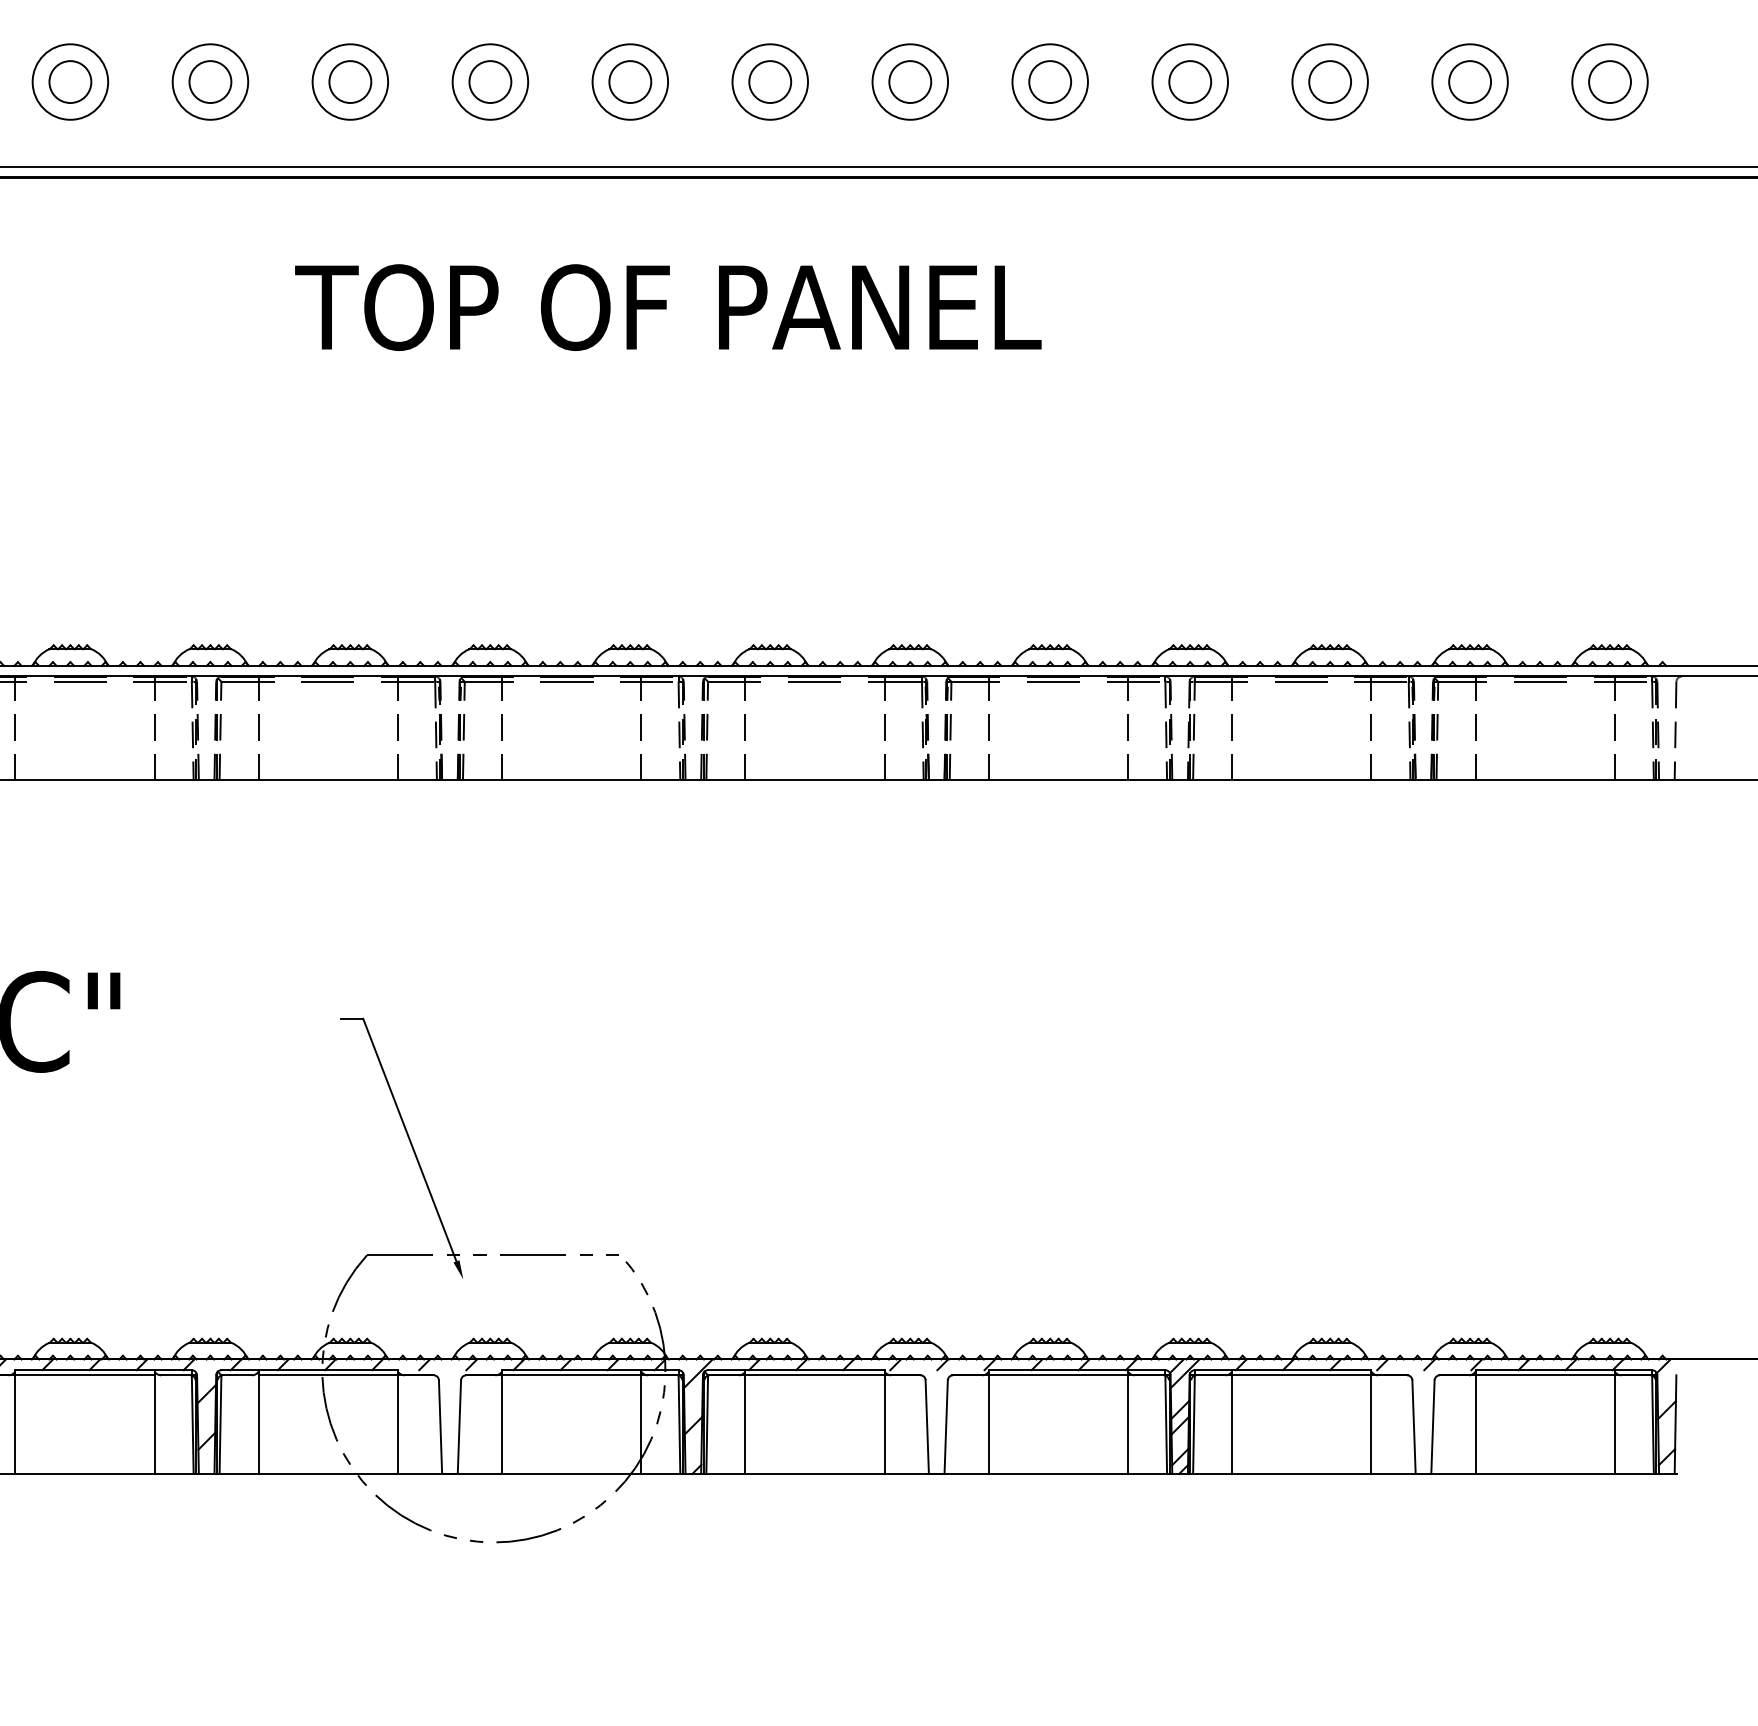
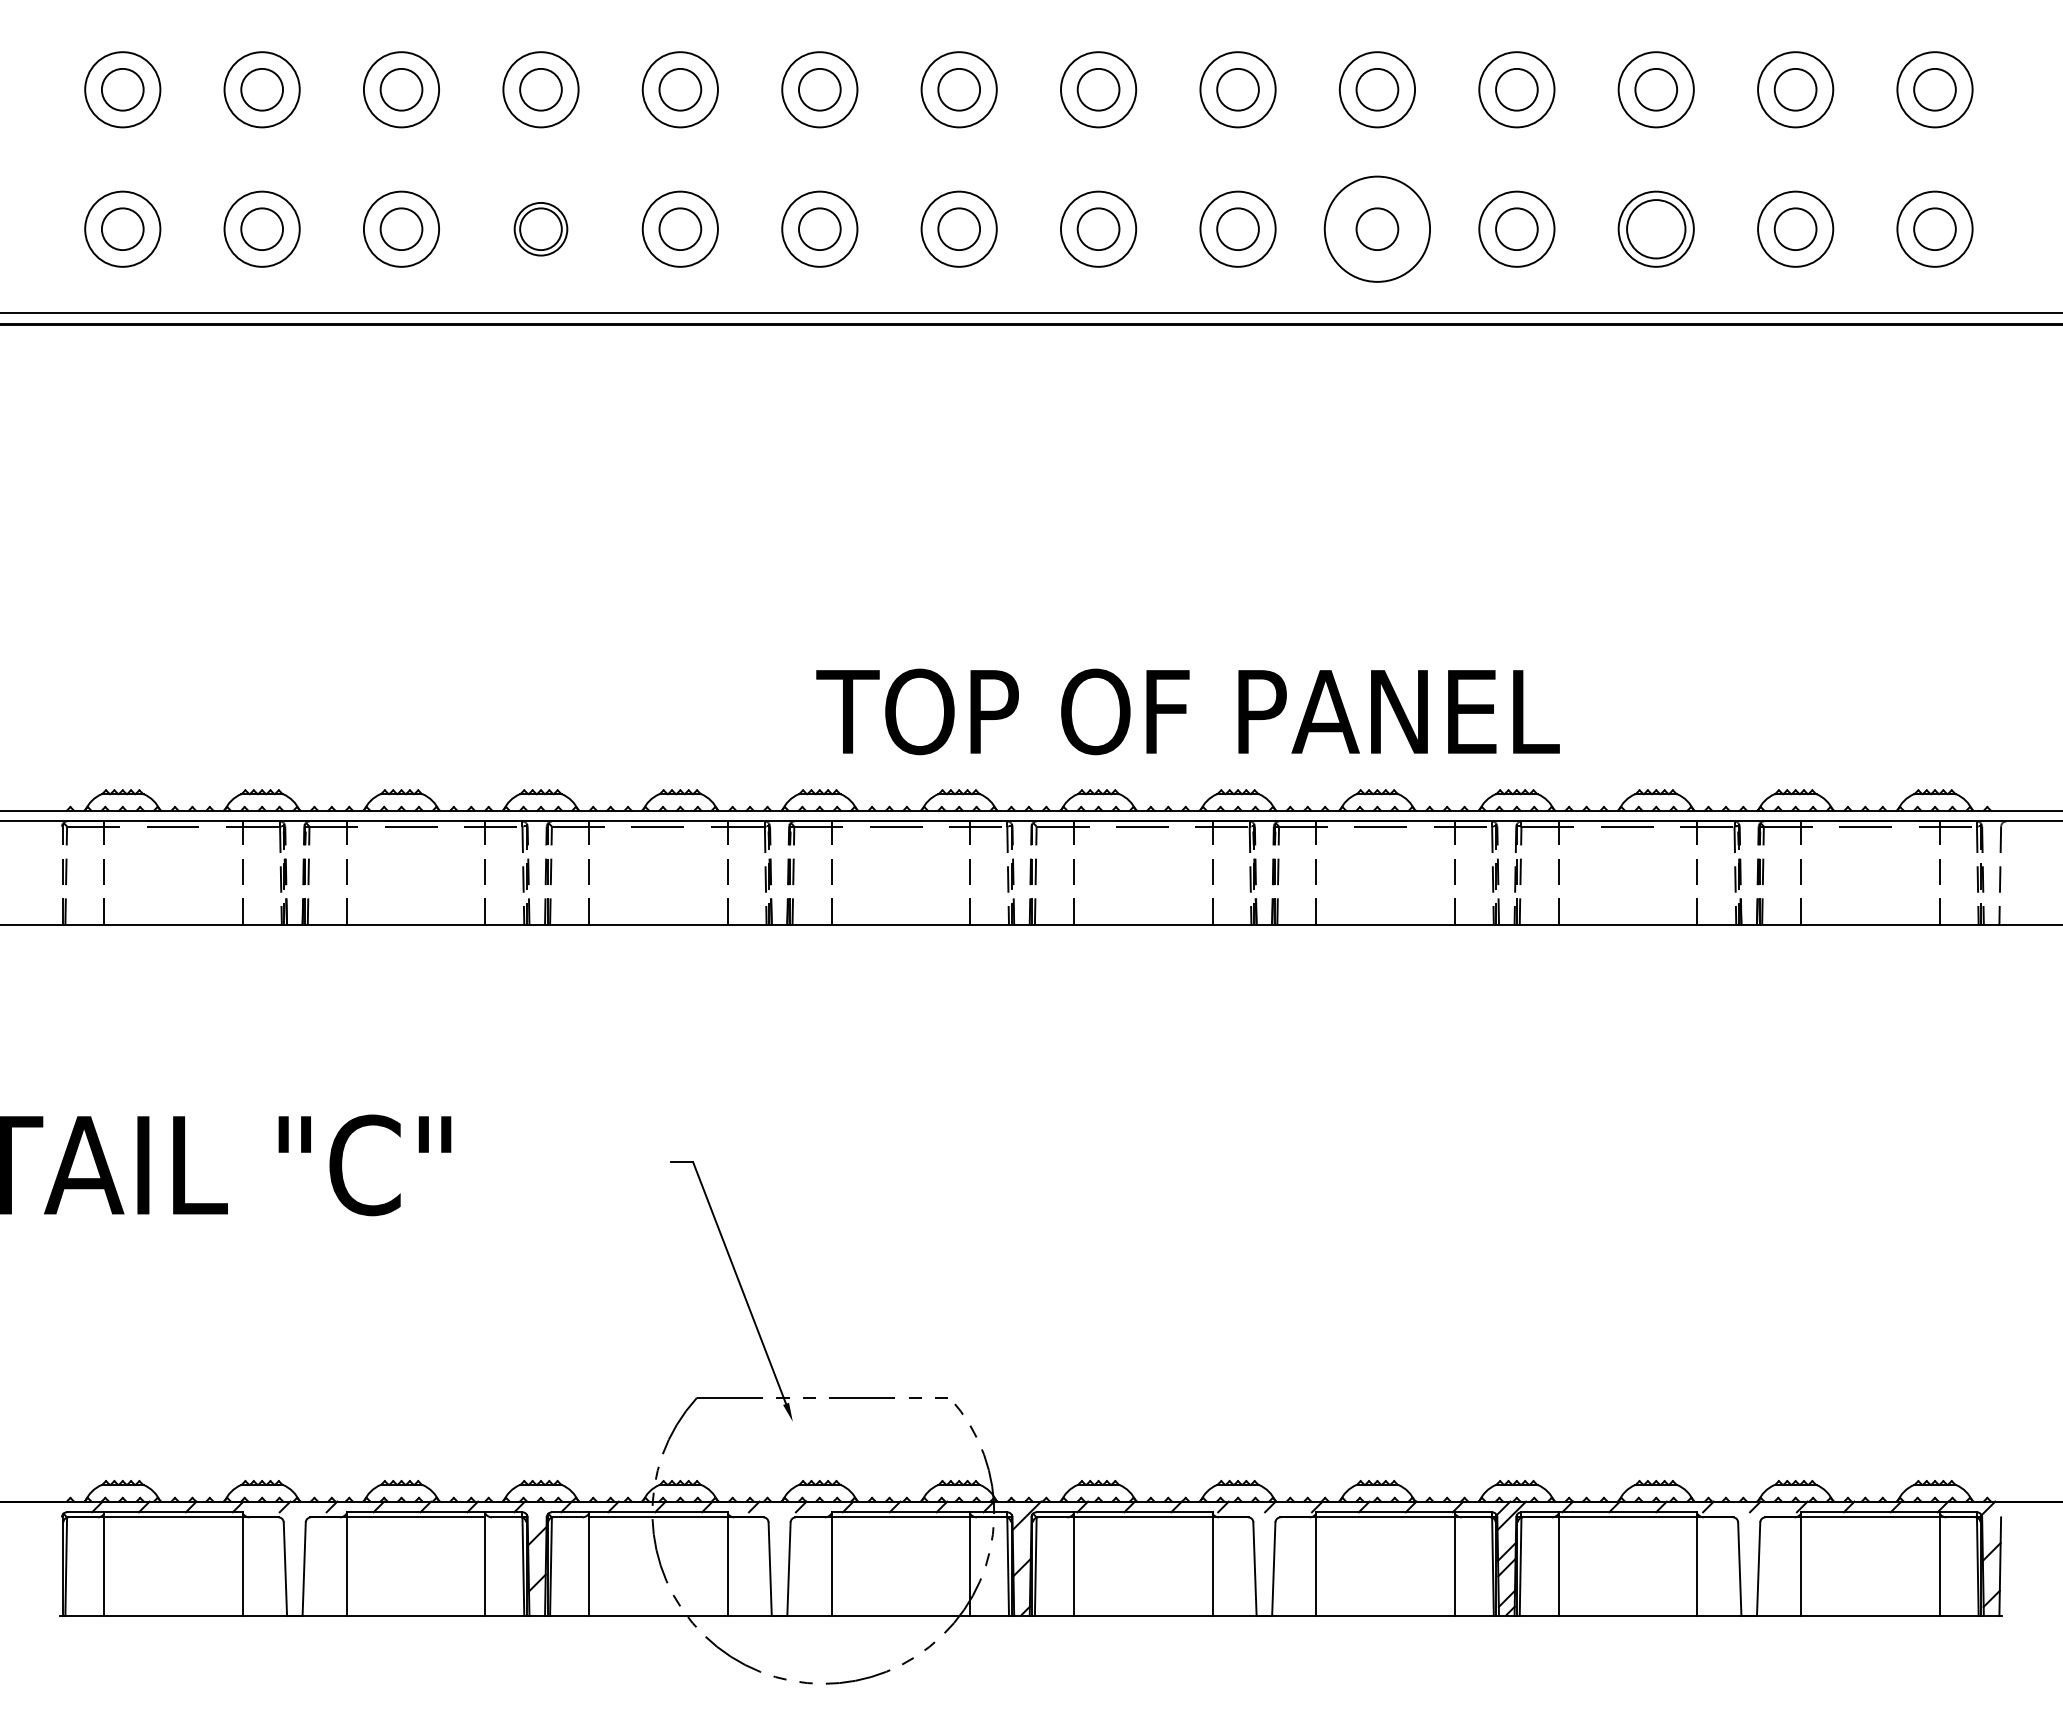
circle: (209, 81) -> (540, 228), size x0.7
circle: (1050, 81) -> (1377, 228), size x1.4
circle: (1330, 82) -> (1656, 229), size x1.4
text: (667, 307) -> (1187, 711), moved

